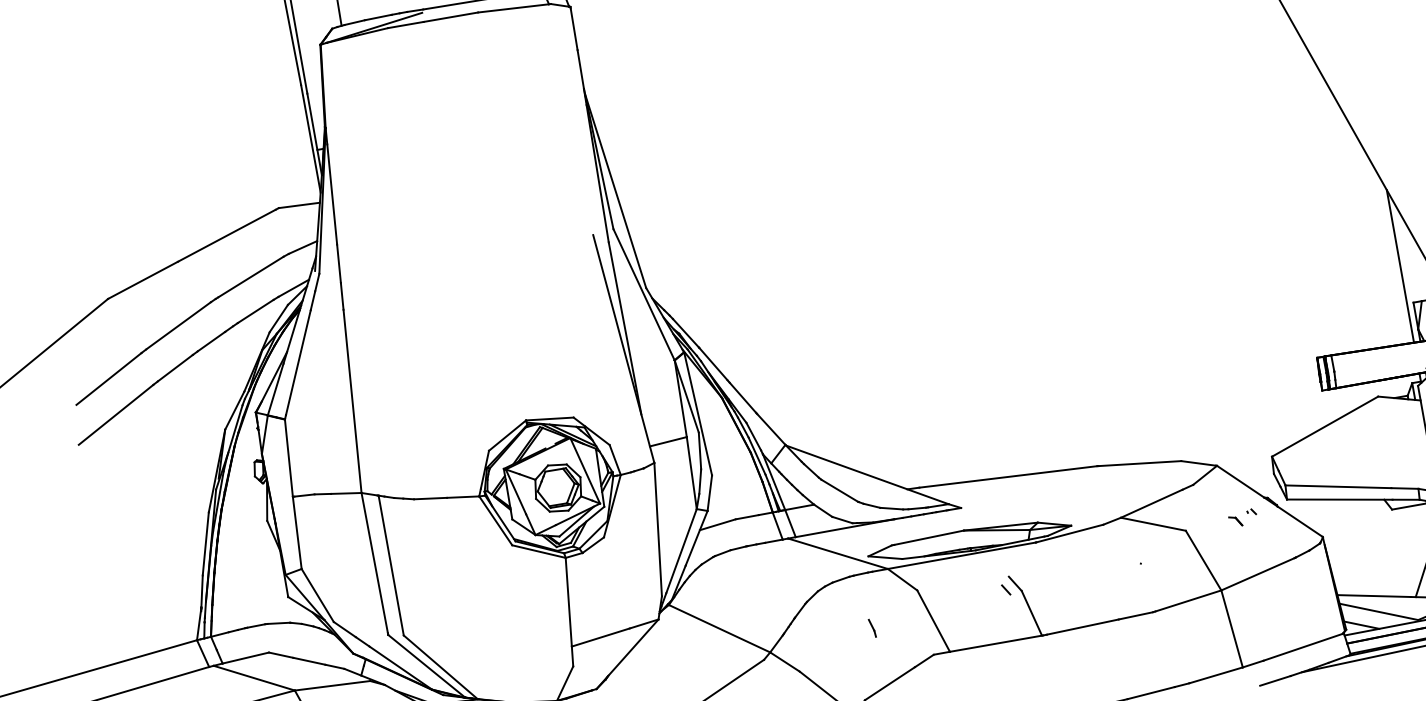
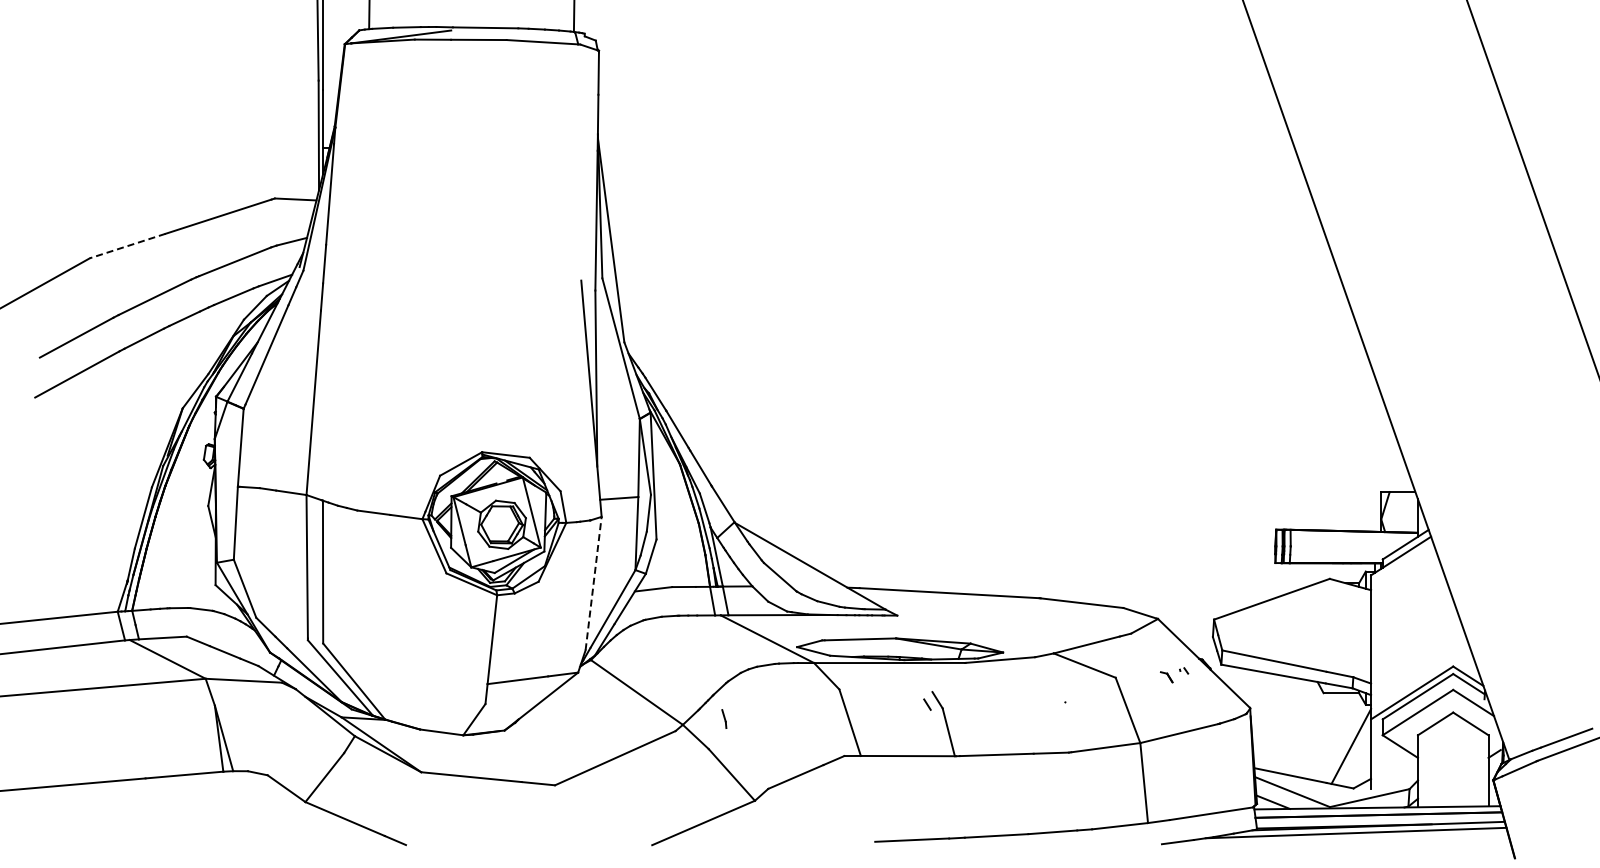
line: (1400, 266) -> (1374, 453), removed
line: (142, 280) -> (127, 246), solid -> dashed
line: (658, 529) -> (593, 583), solid -> dashed
line: (872, 627) -> (724, 718), moved

